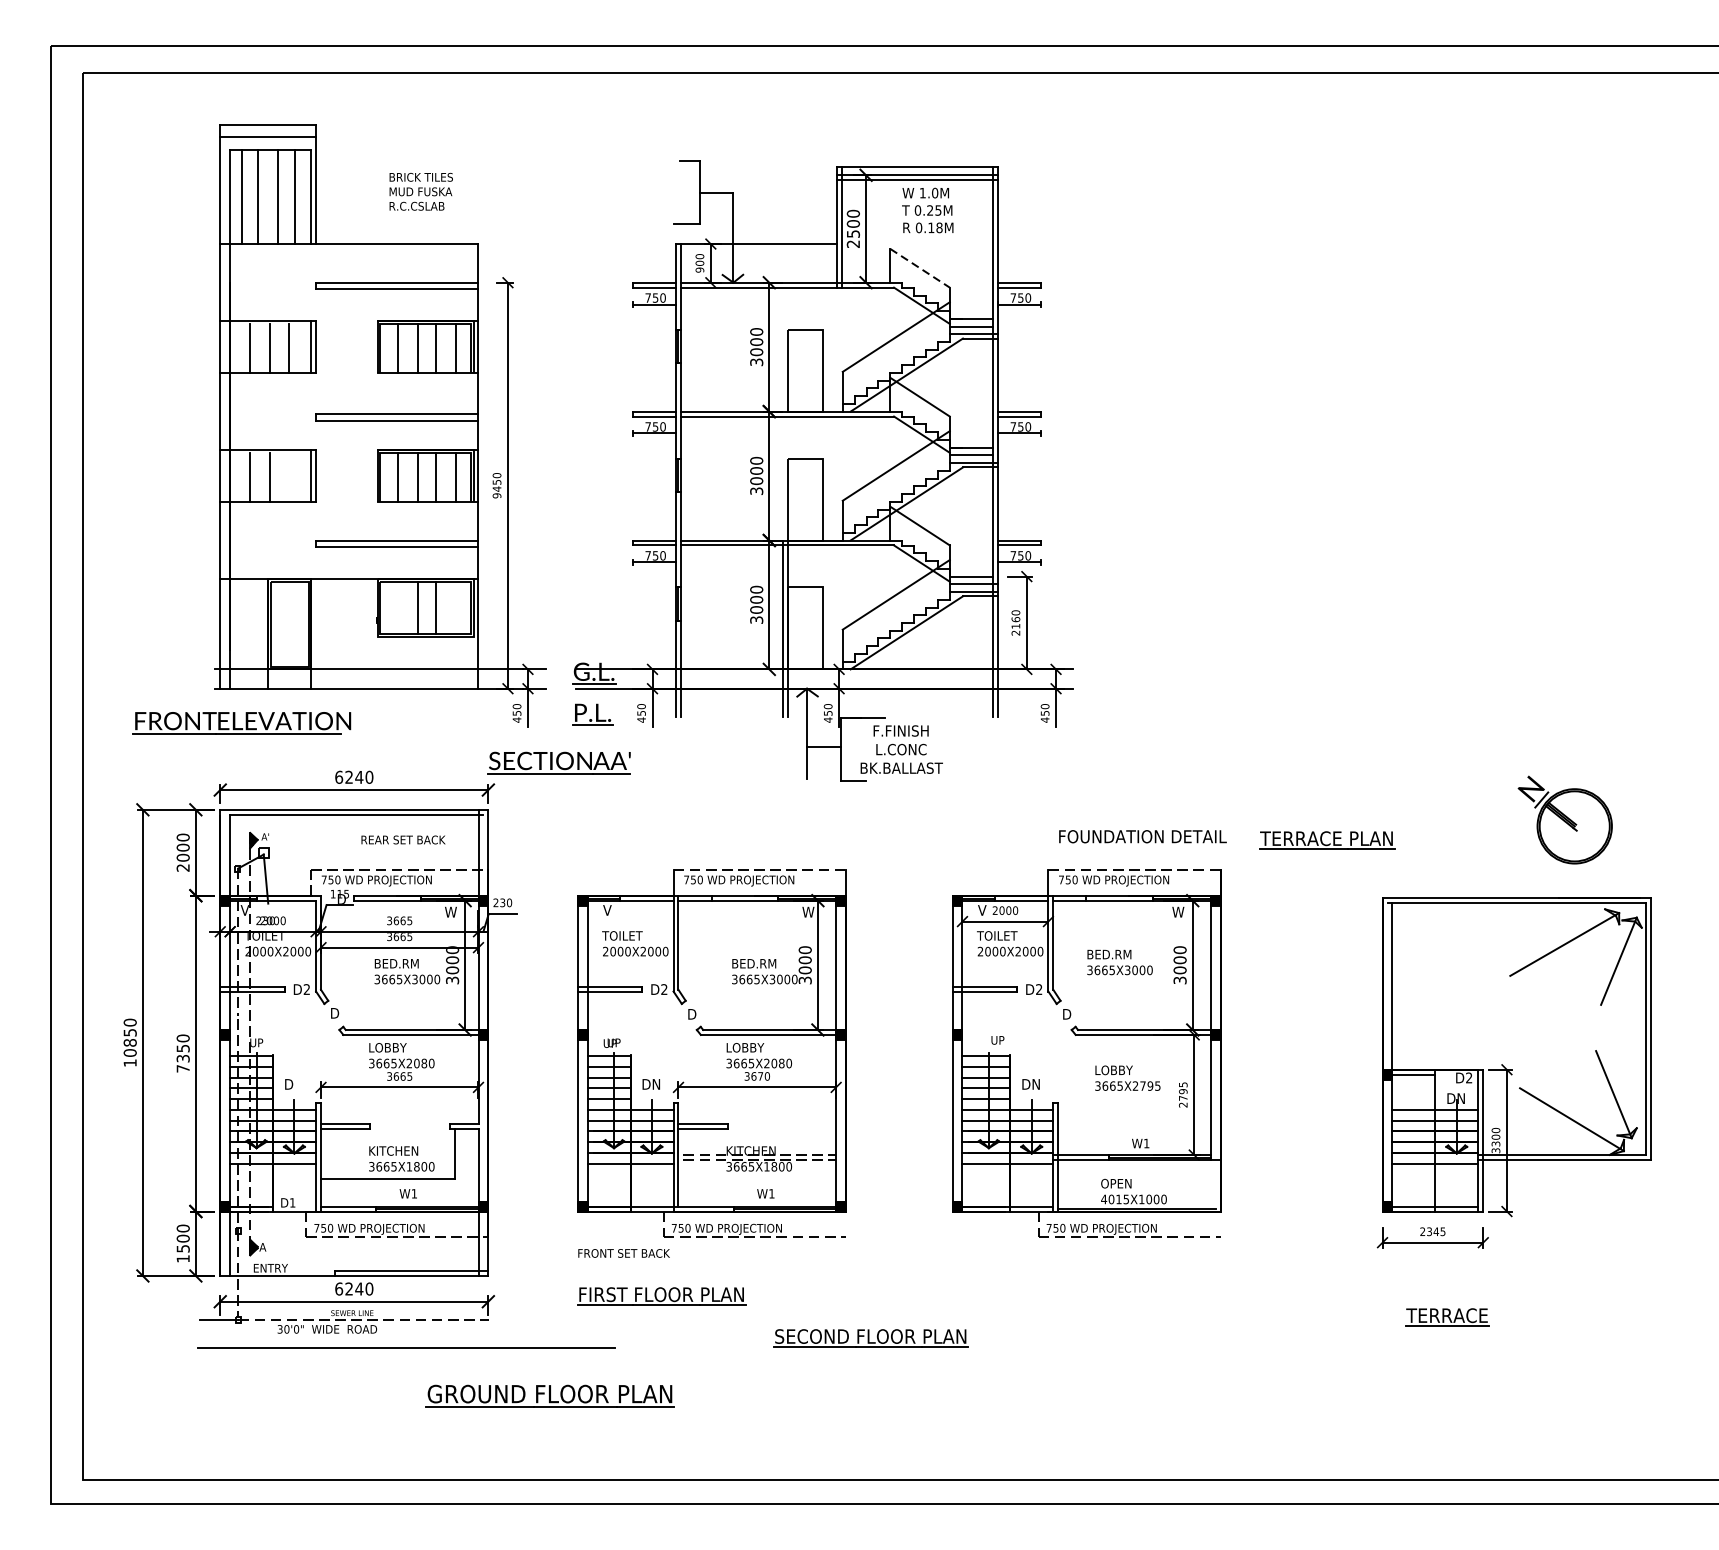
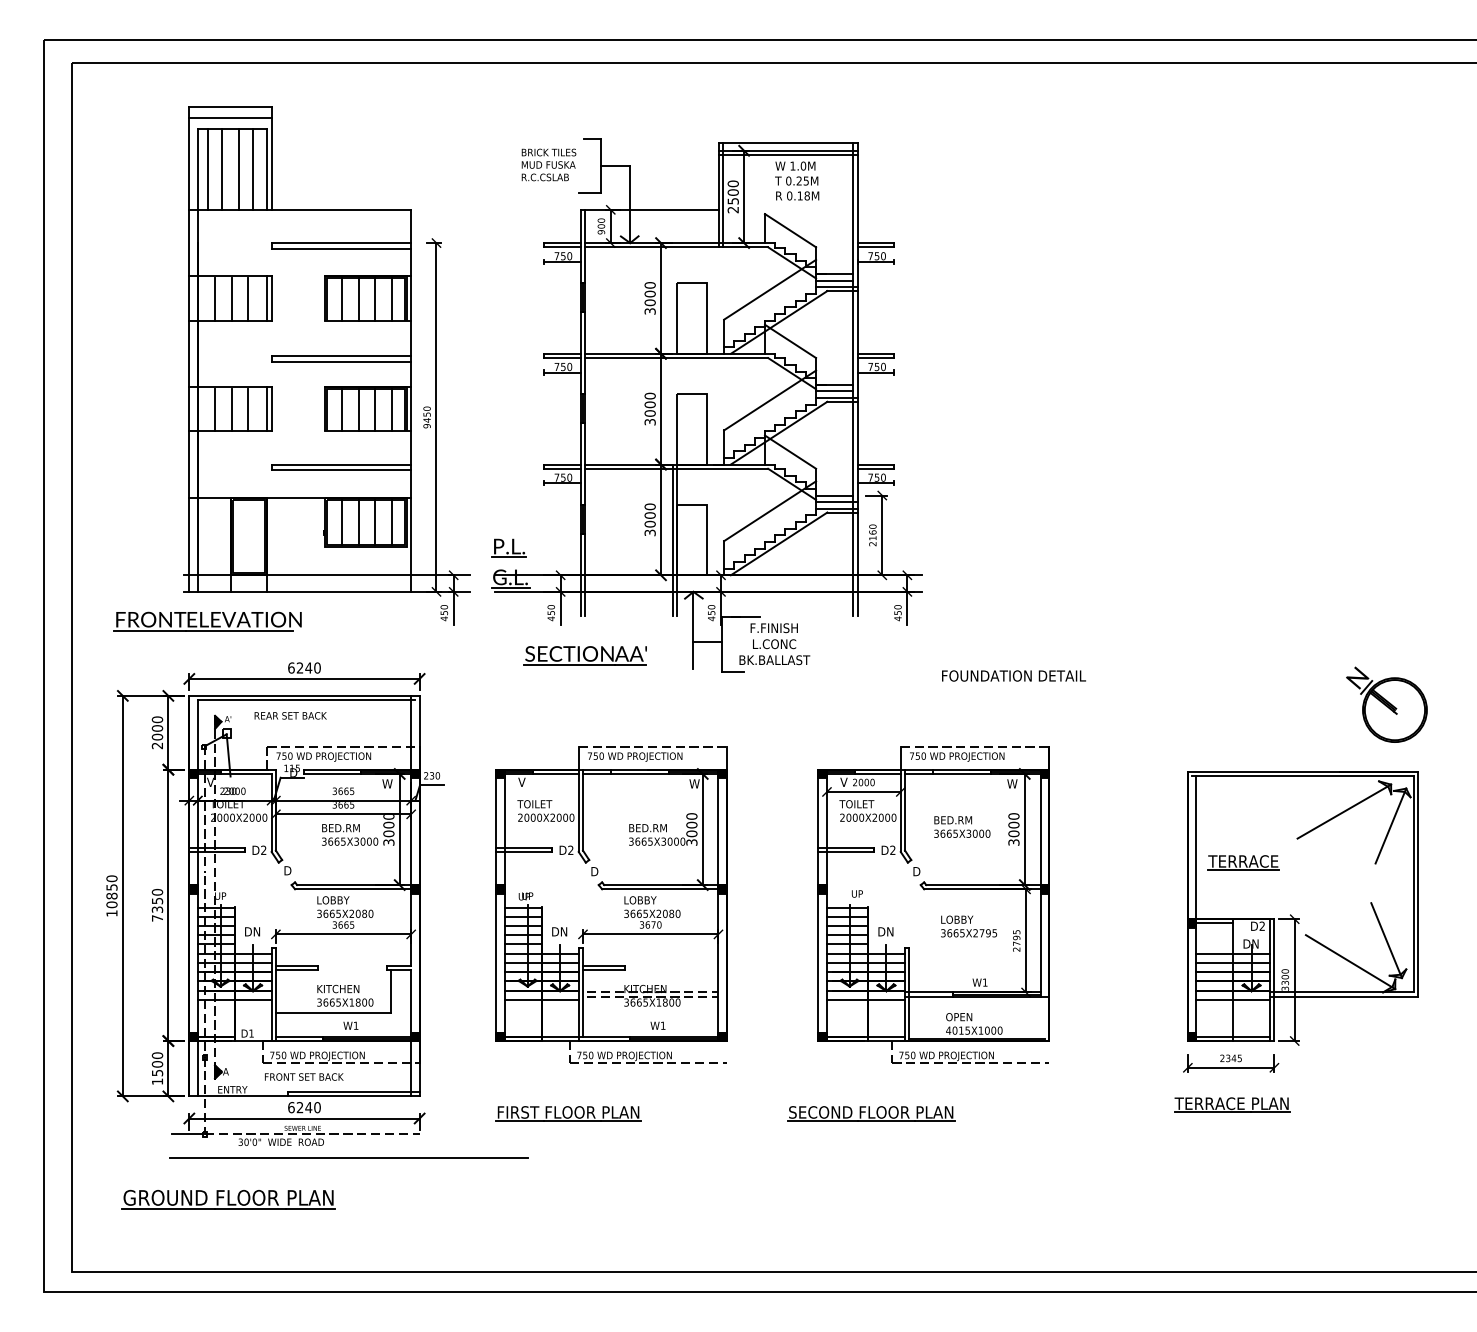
text: (420, 191) -> (548, 164), moved
line: (920, 268) -> (790, 230), dashed -> solid
line: (289, 477) -> (248, 410), added
line: (397, 607) -> (341, 522), added
line: (455, 607) -> (391, 522), added
part: (591, 713) -> (508, 547), moved
part: (558, 762) -> (584, 655), moved
part: (1564, 819) -> (1386, 704), moved
text: (1142, 836) -> (1013, 675), moved
text: (403, 839) -> (290, 715), moved
part: (1327, 839) -> (1232, 1104), moved
text: (298, 1084) -> (256, 931), D -> DN
text: (624, 1252) -> (304, 1076), moved
part: (1447, 1316) -> (1243, 862), moved
part: (871, 1337) -> (871, 1113), moved
part: (549, 1395) -> (228, 1199), moved

